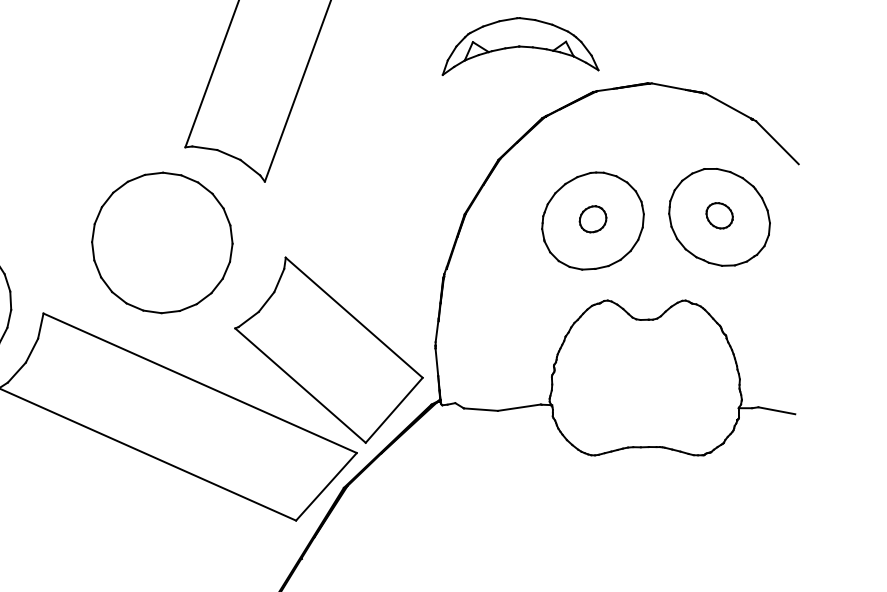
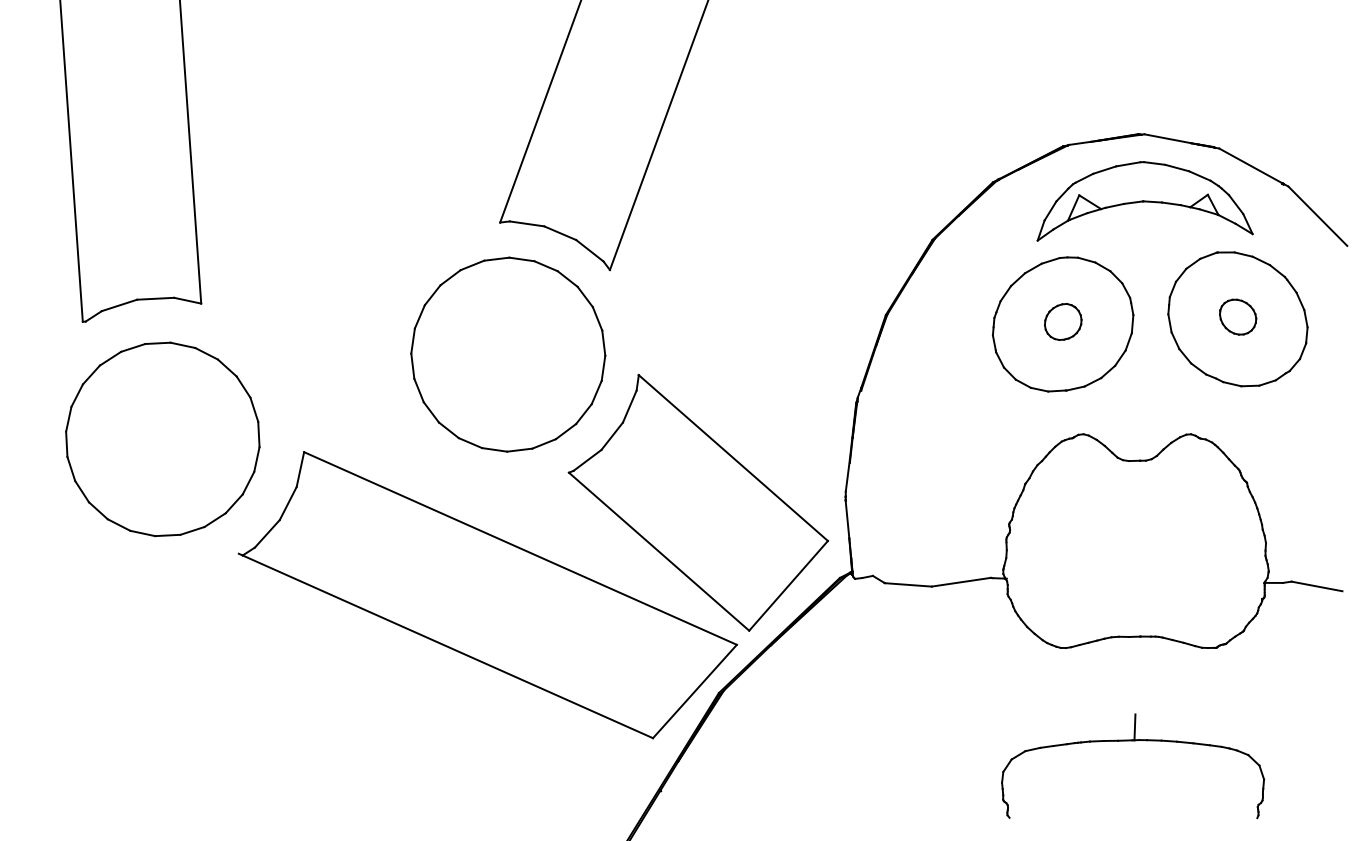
part: (520, 46) -> (1144, 201), moved
part: (162, 242) -> (508, 354), moved
part: (643, 523) -> (1133, 741), added

